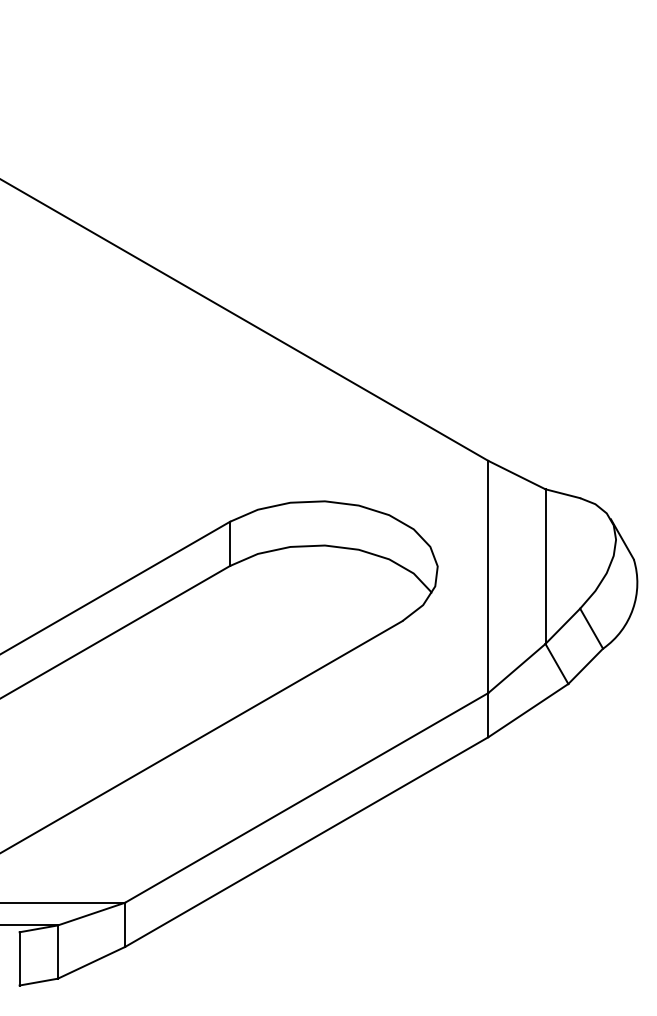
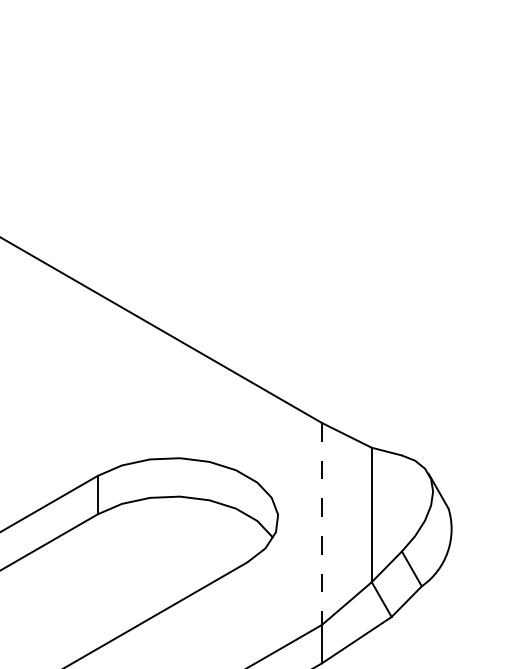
line: (488, 577) -> (322, 524), solid -> dashed

